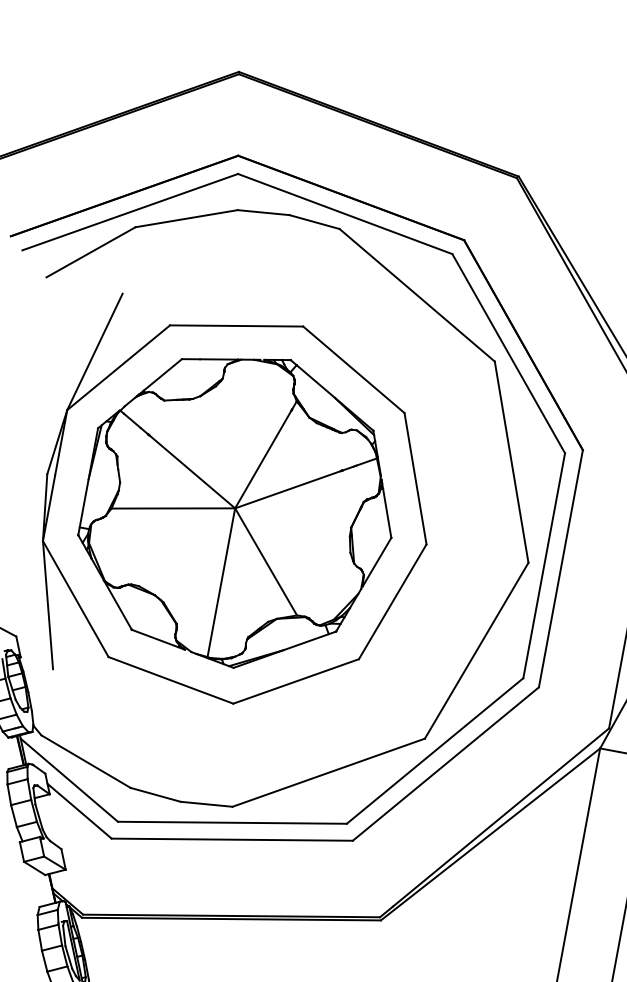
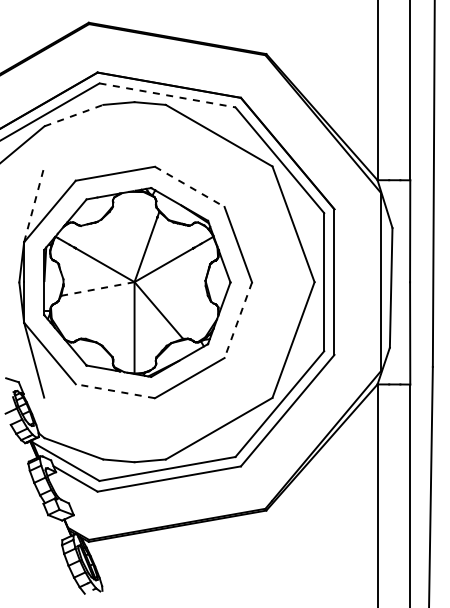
line: (345, 214) -> (167, 95), solid -> dashed
line: (187, 218) -> (74, 115), solid -> dashed
line: (95, 351) -> (34, 204), solid -> dashed
line: (354, 371) -> (190, 187), solid -> dashed
line: (172, 509) -> (97, 289), solid -> dashed
line: (392, 602) -> (238, 320), solid -> dashed
line: (169, 680) -> (114, 391), solid -> dashed

